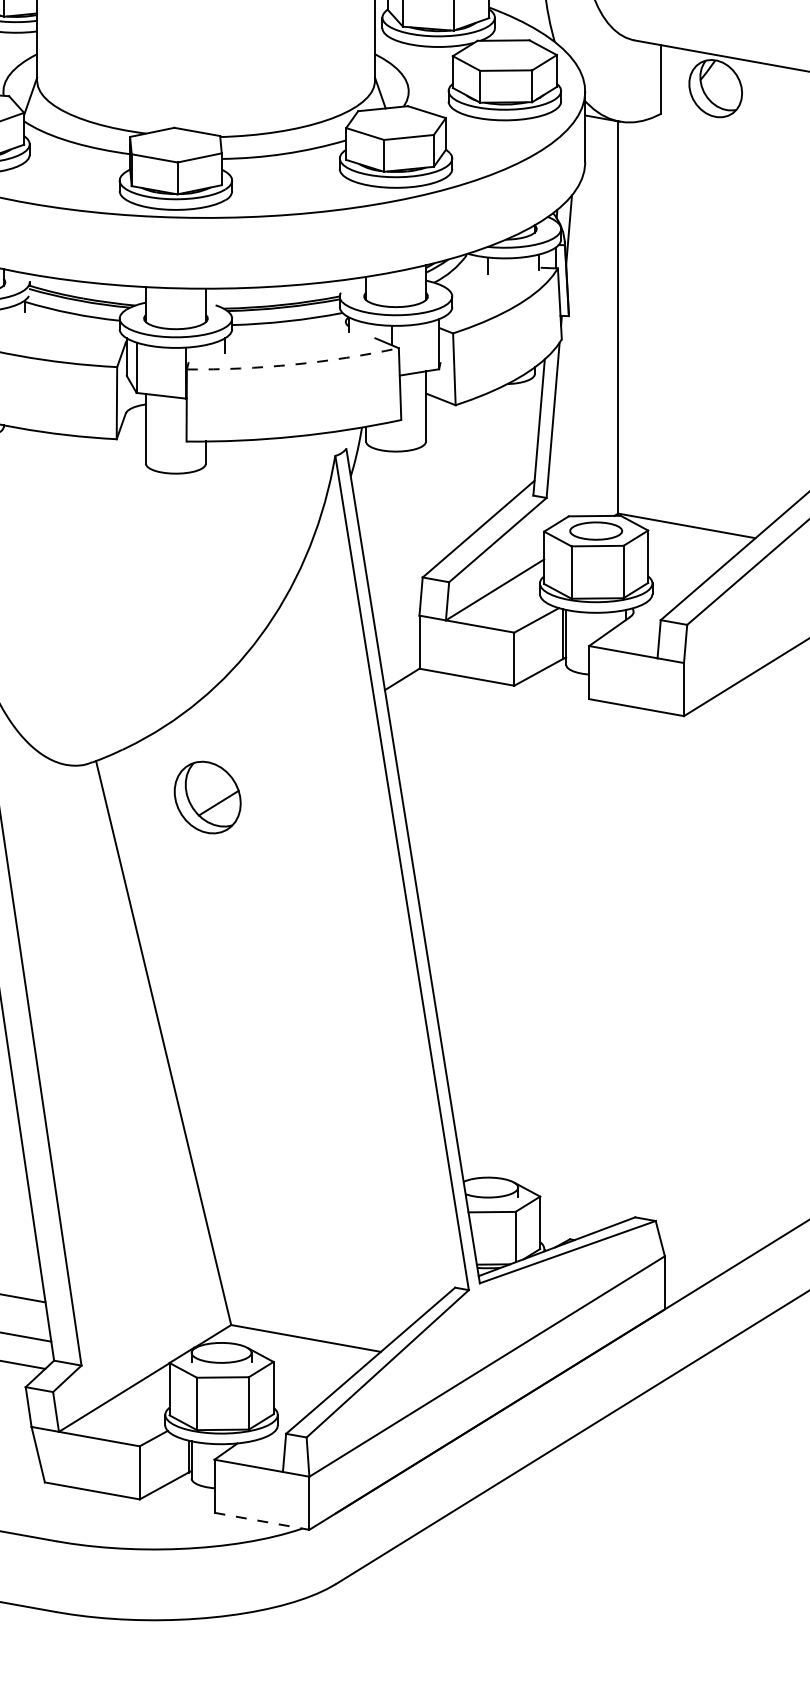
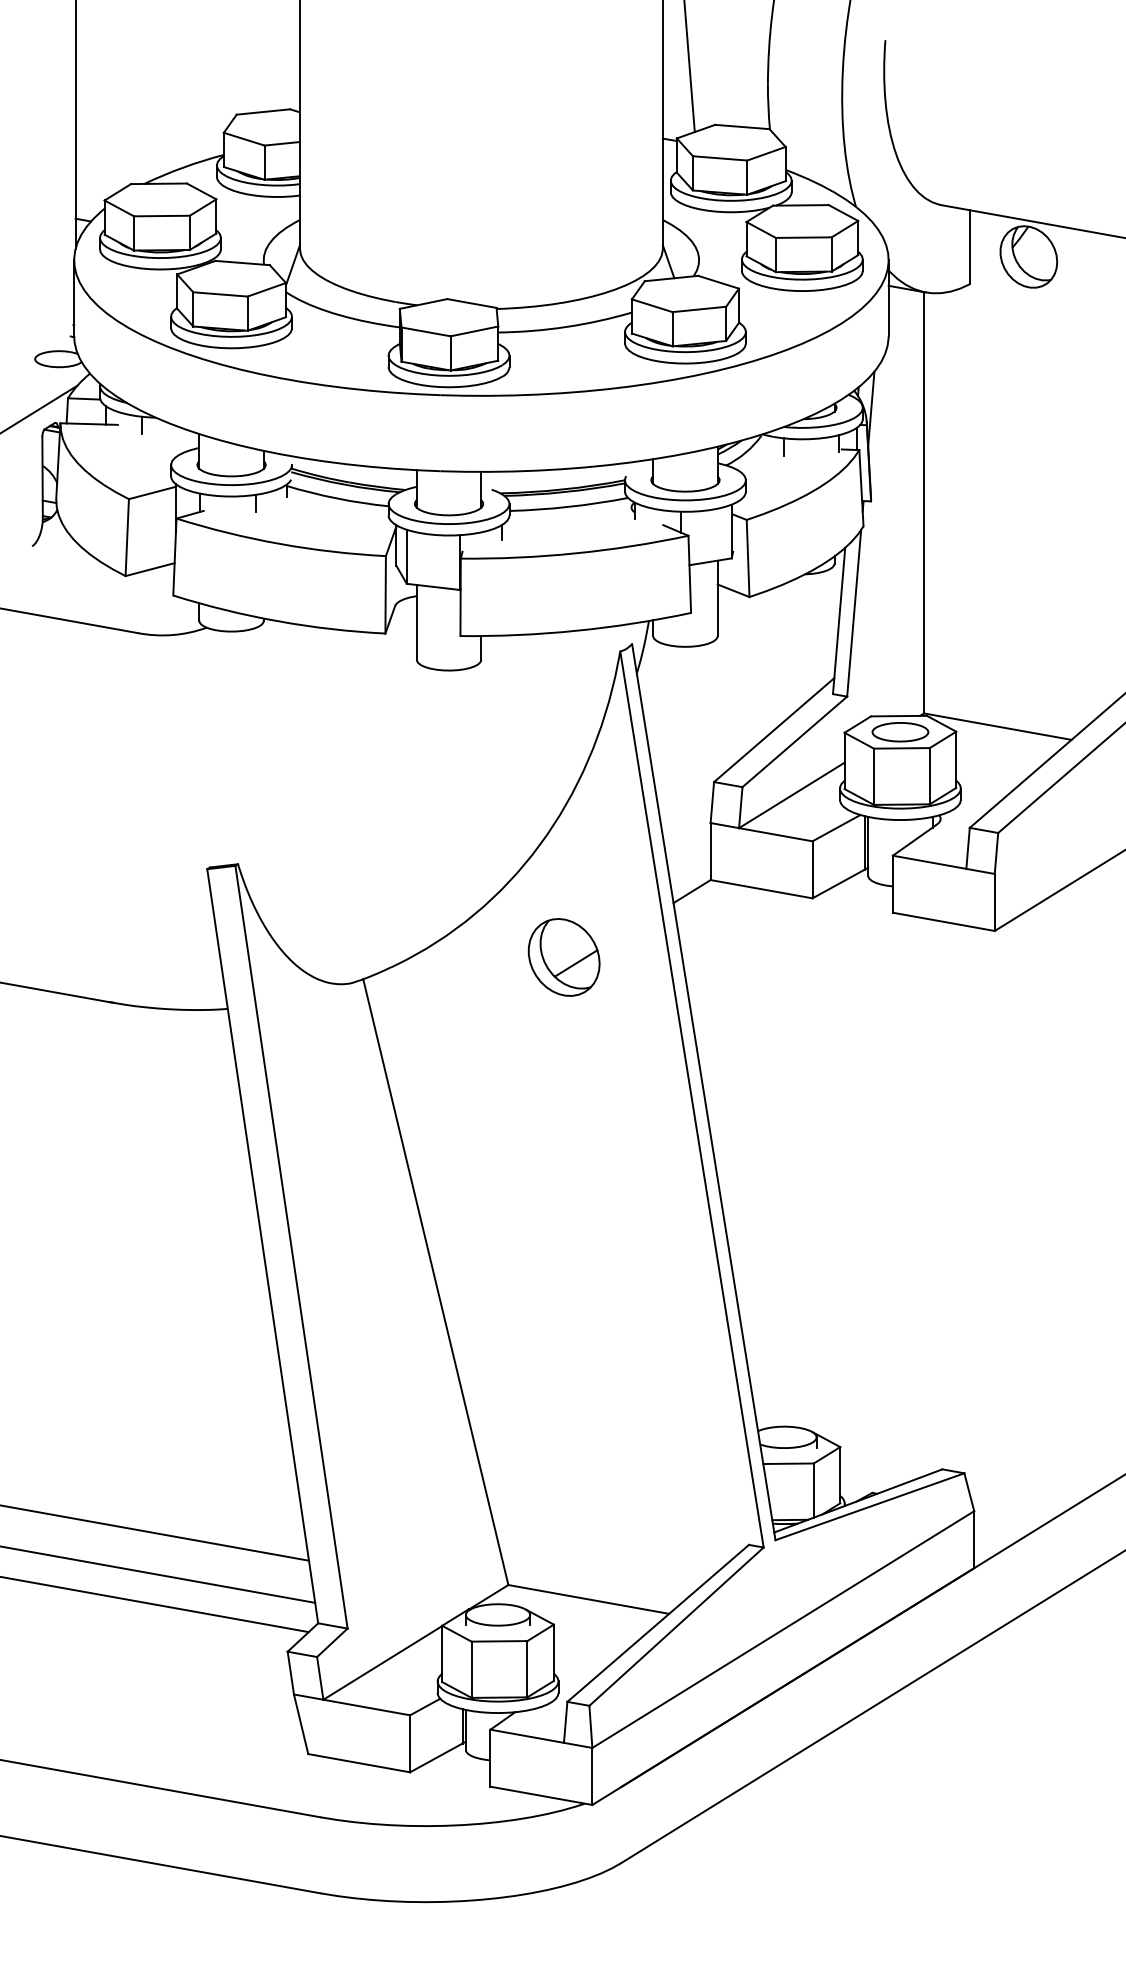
arc: (293, 364) -> (575, 553), dashed -> solid
part: (207, 797) -> (563, 957), moved
line: (262, 1520) -> (541, 1795), dashed -> solid

